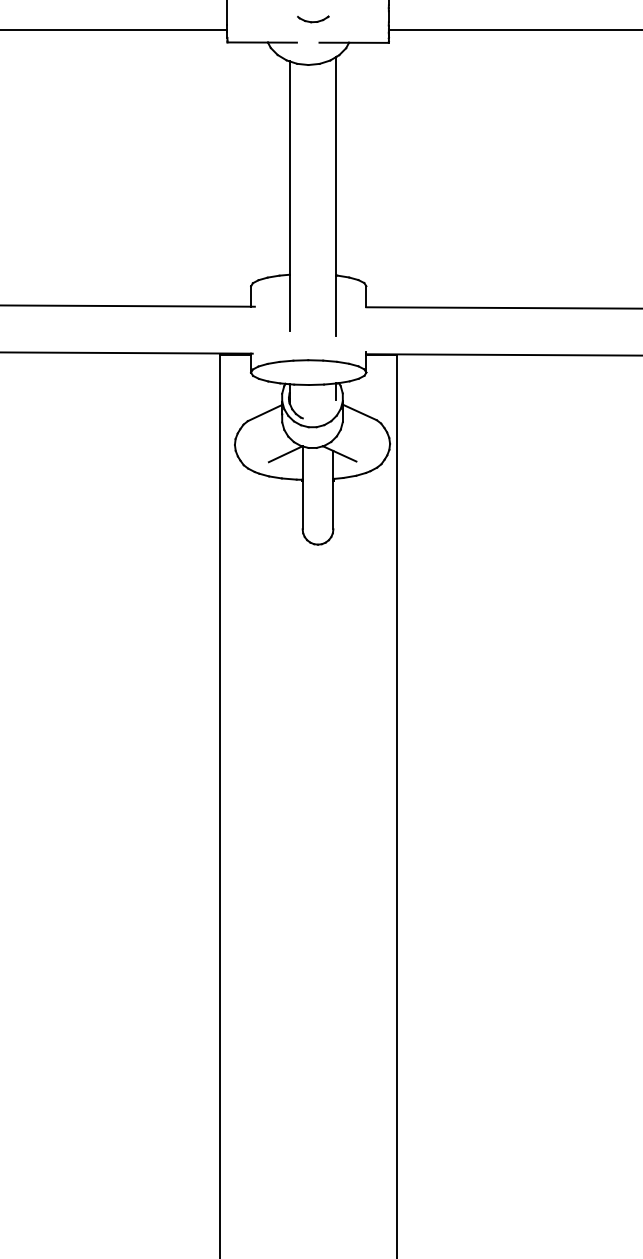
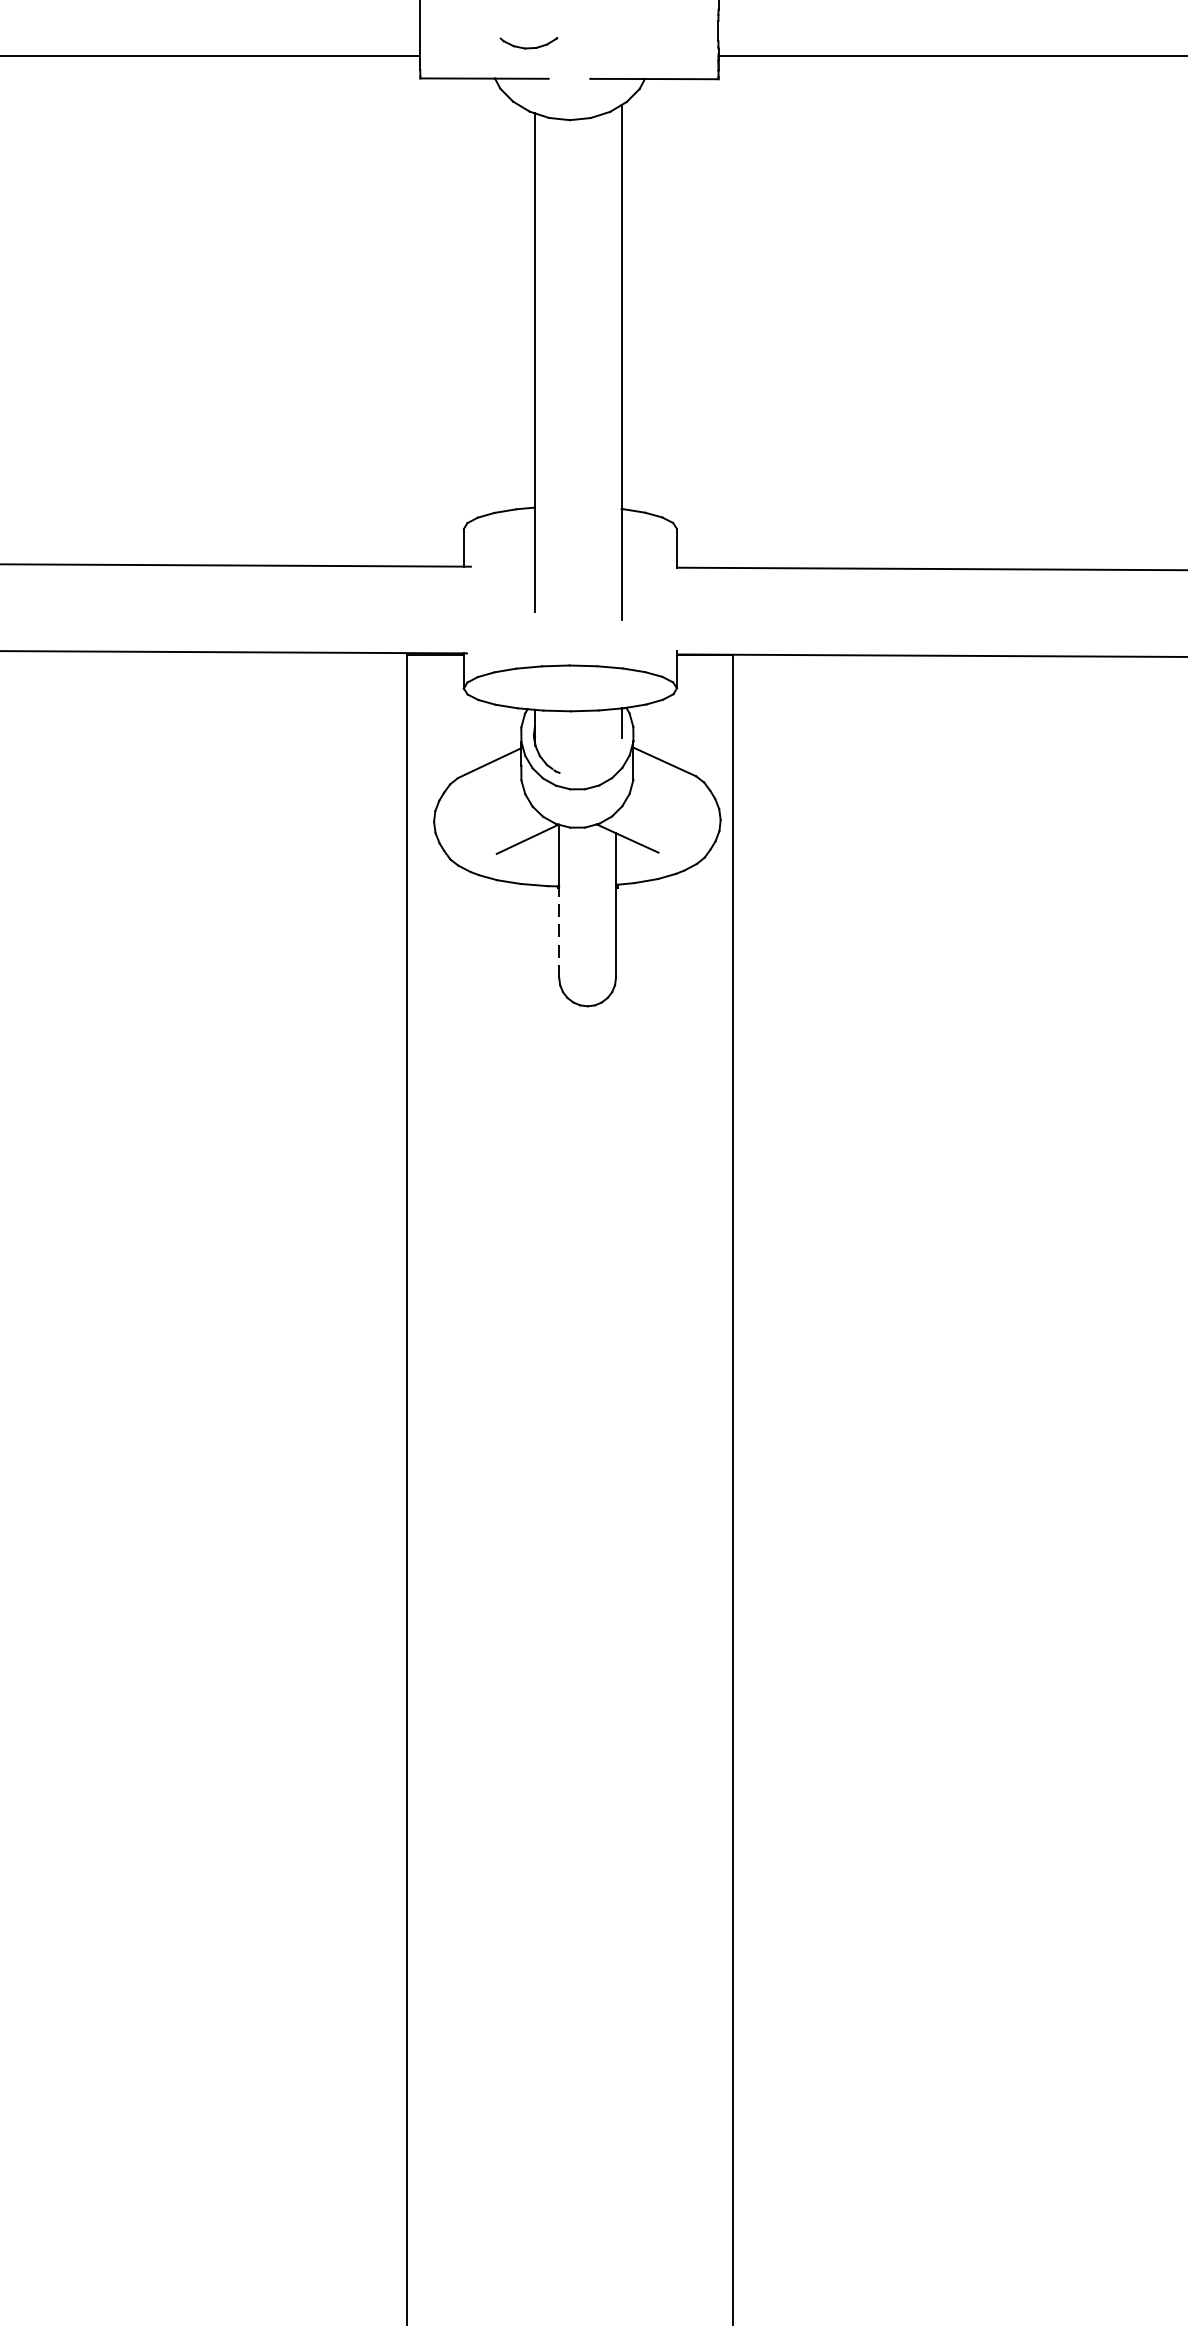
part: (313, 19) -> (529, 43), moved
line: (302, 504) -> (558, 932), solid -> dashed

